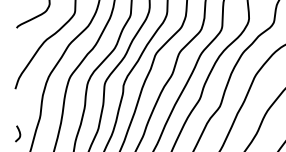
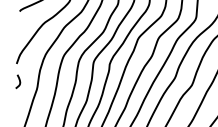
curve: (18, 132) -> (18, 80), moved

